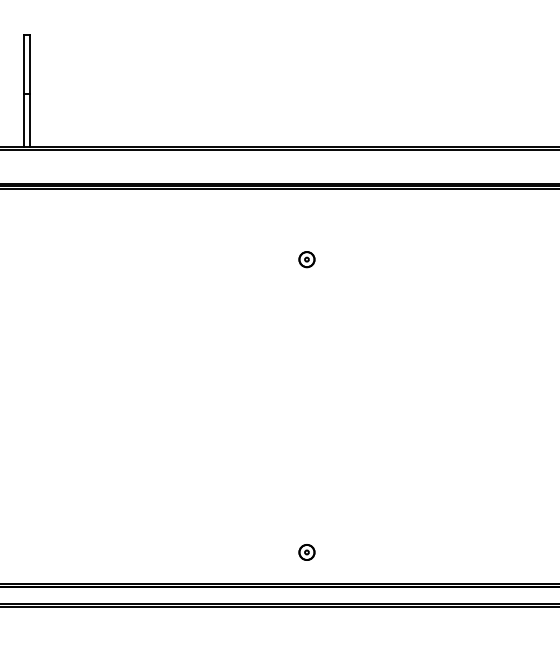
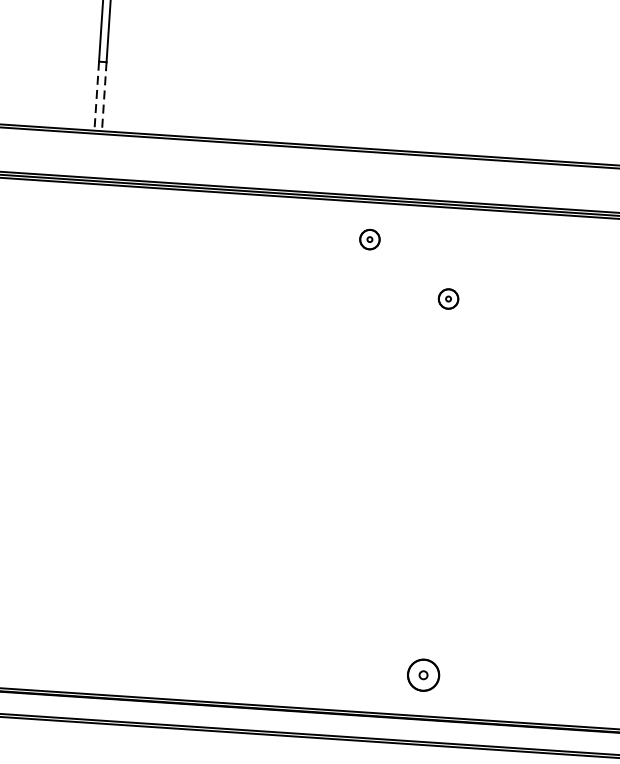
line: (23, 120) -> (96, 96), solid -> dashed
line: (29, 120) -> (103, 96), solid -> dashed
part: (242, 217) -> (369, 239), added
part: (306, 552) -> (422, 675), size x1.6

